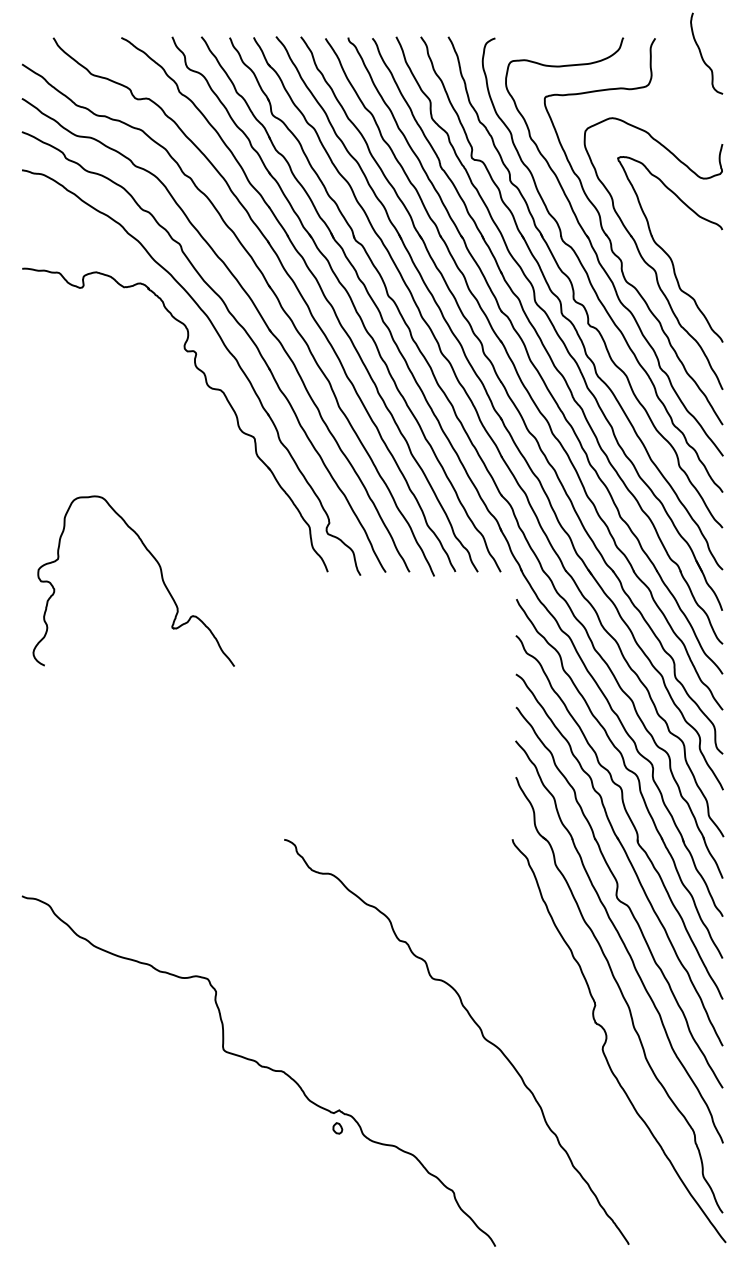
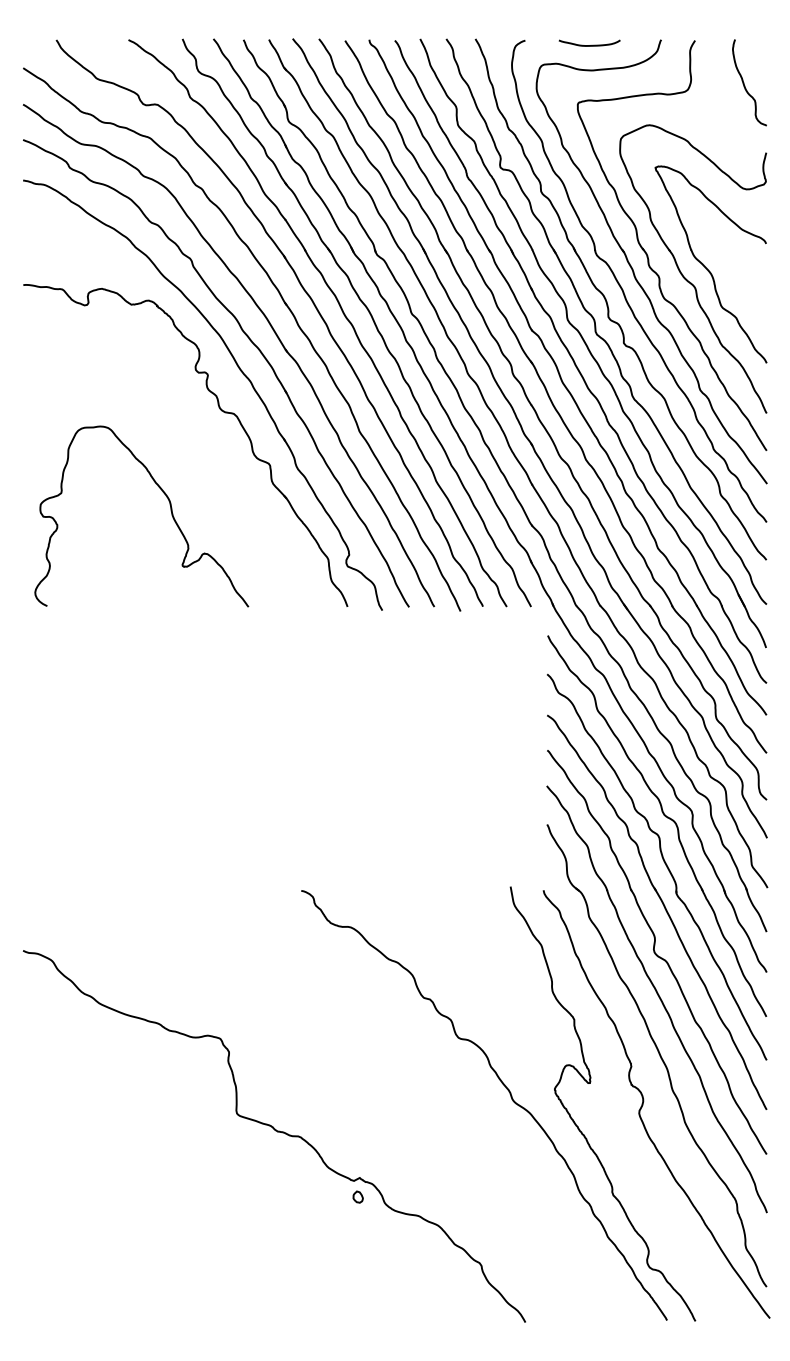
curve: (555, 43) -> (589, 45), added
curve: (701, 53) -> (744, 82), moved
curve: (160, 576) -> (170, 511), moved
curve: (556, 1021) -> (590, 1083), added

